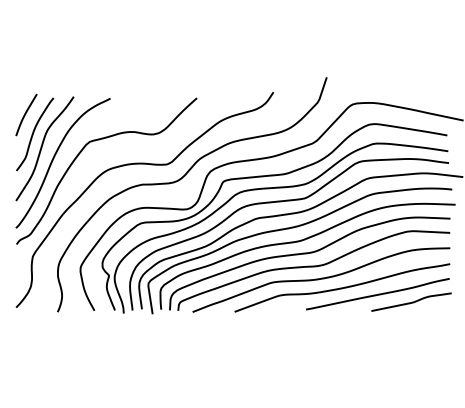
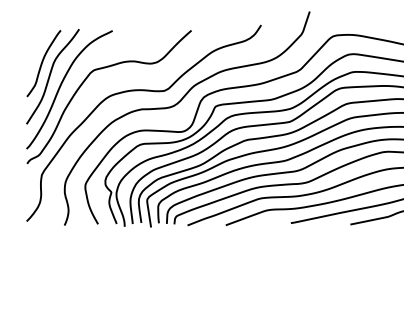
curve: (26, 114) -> (36, 45), removed

